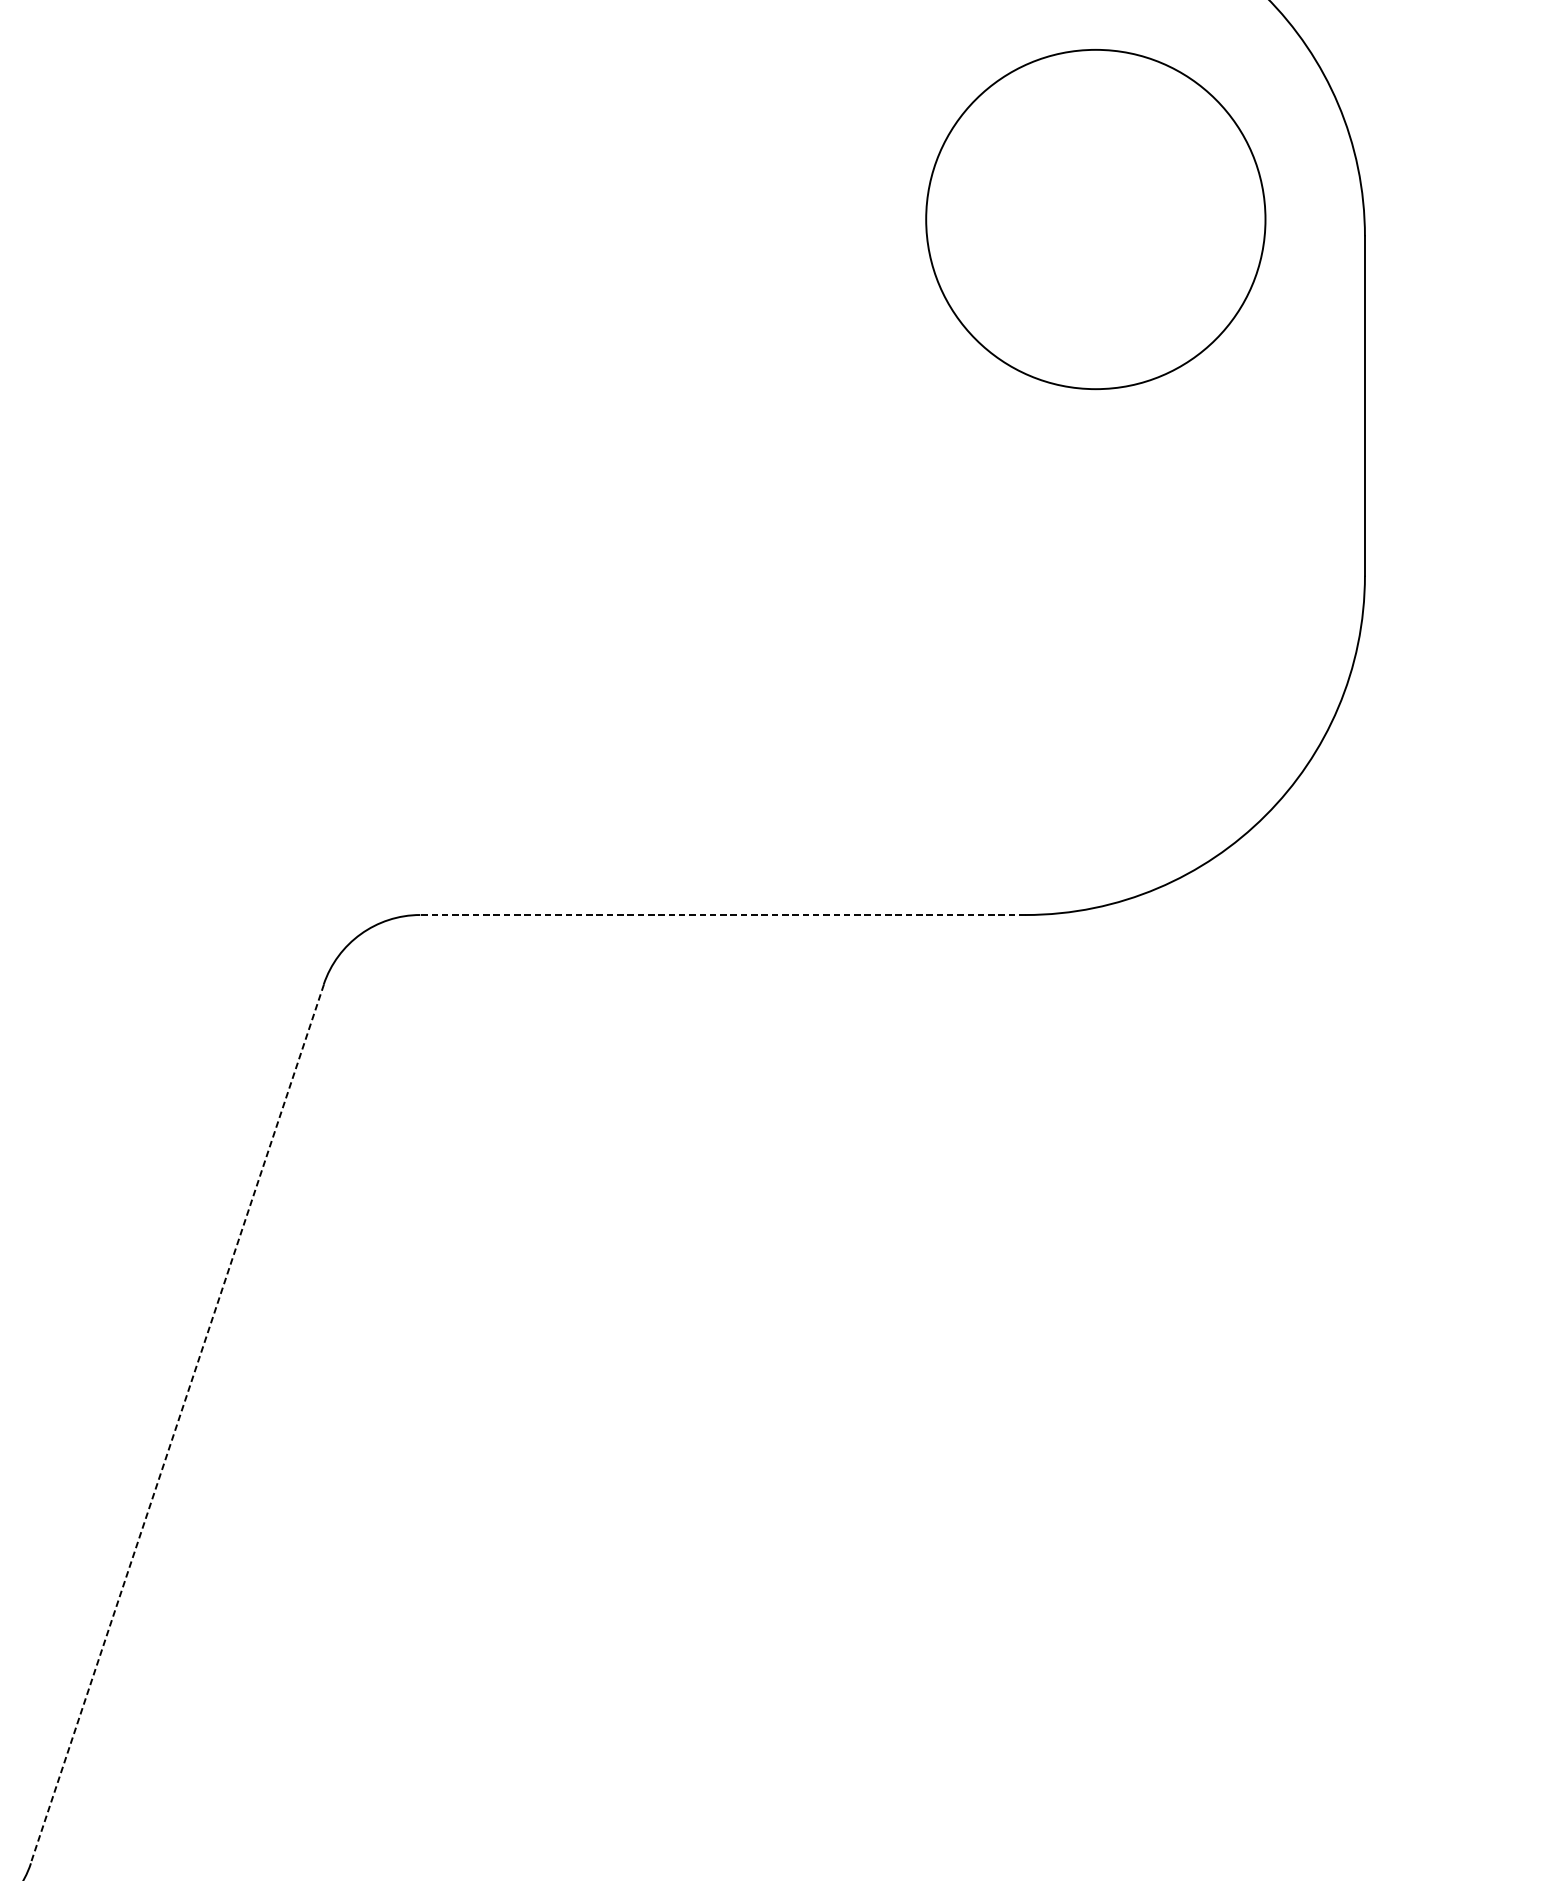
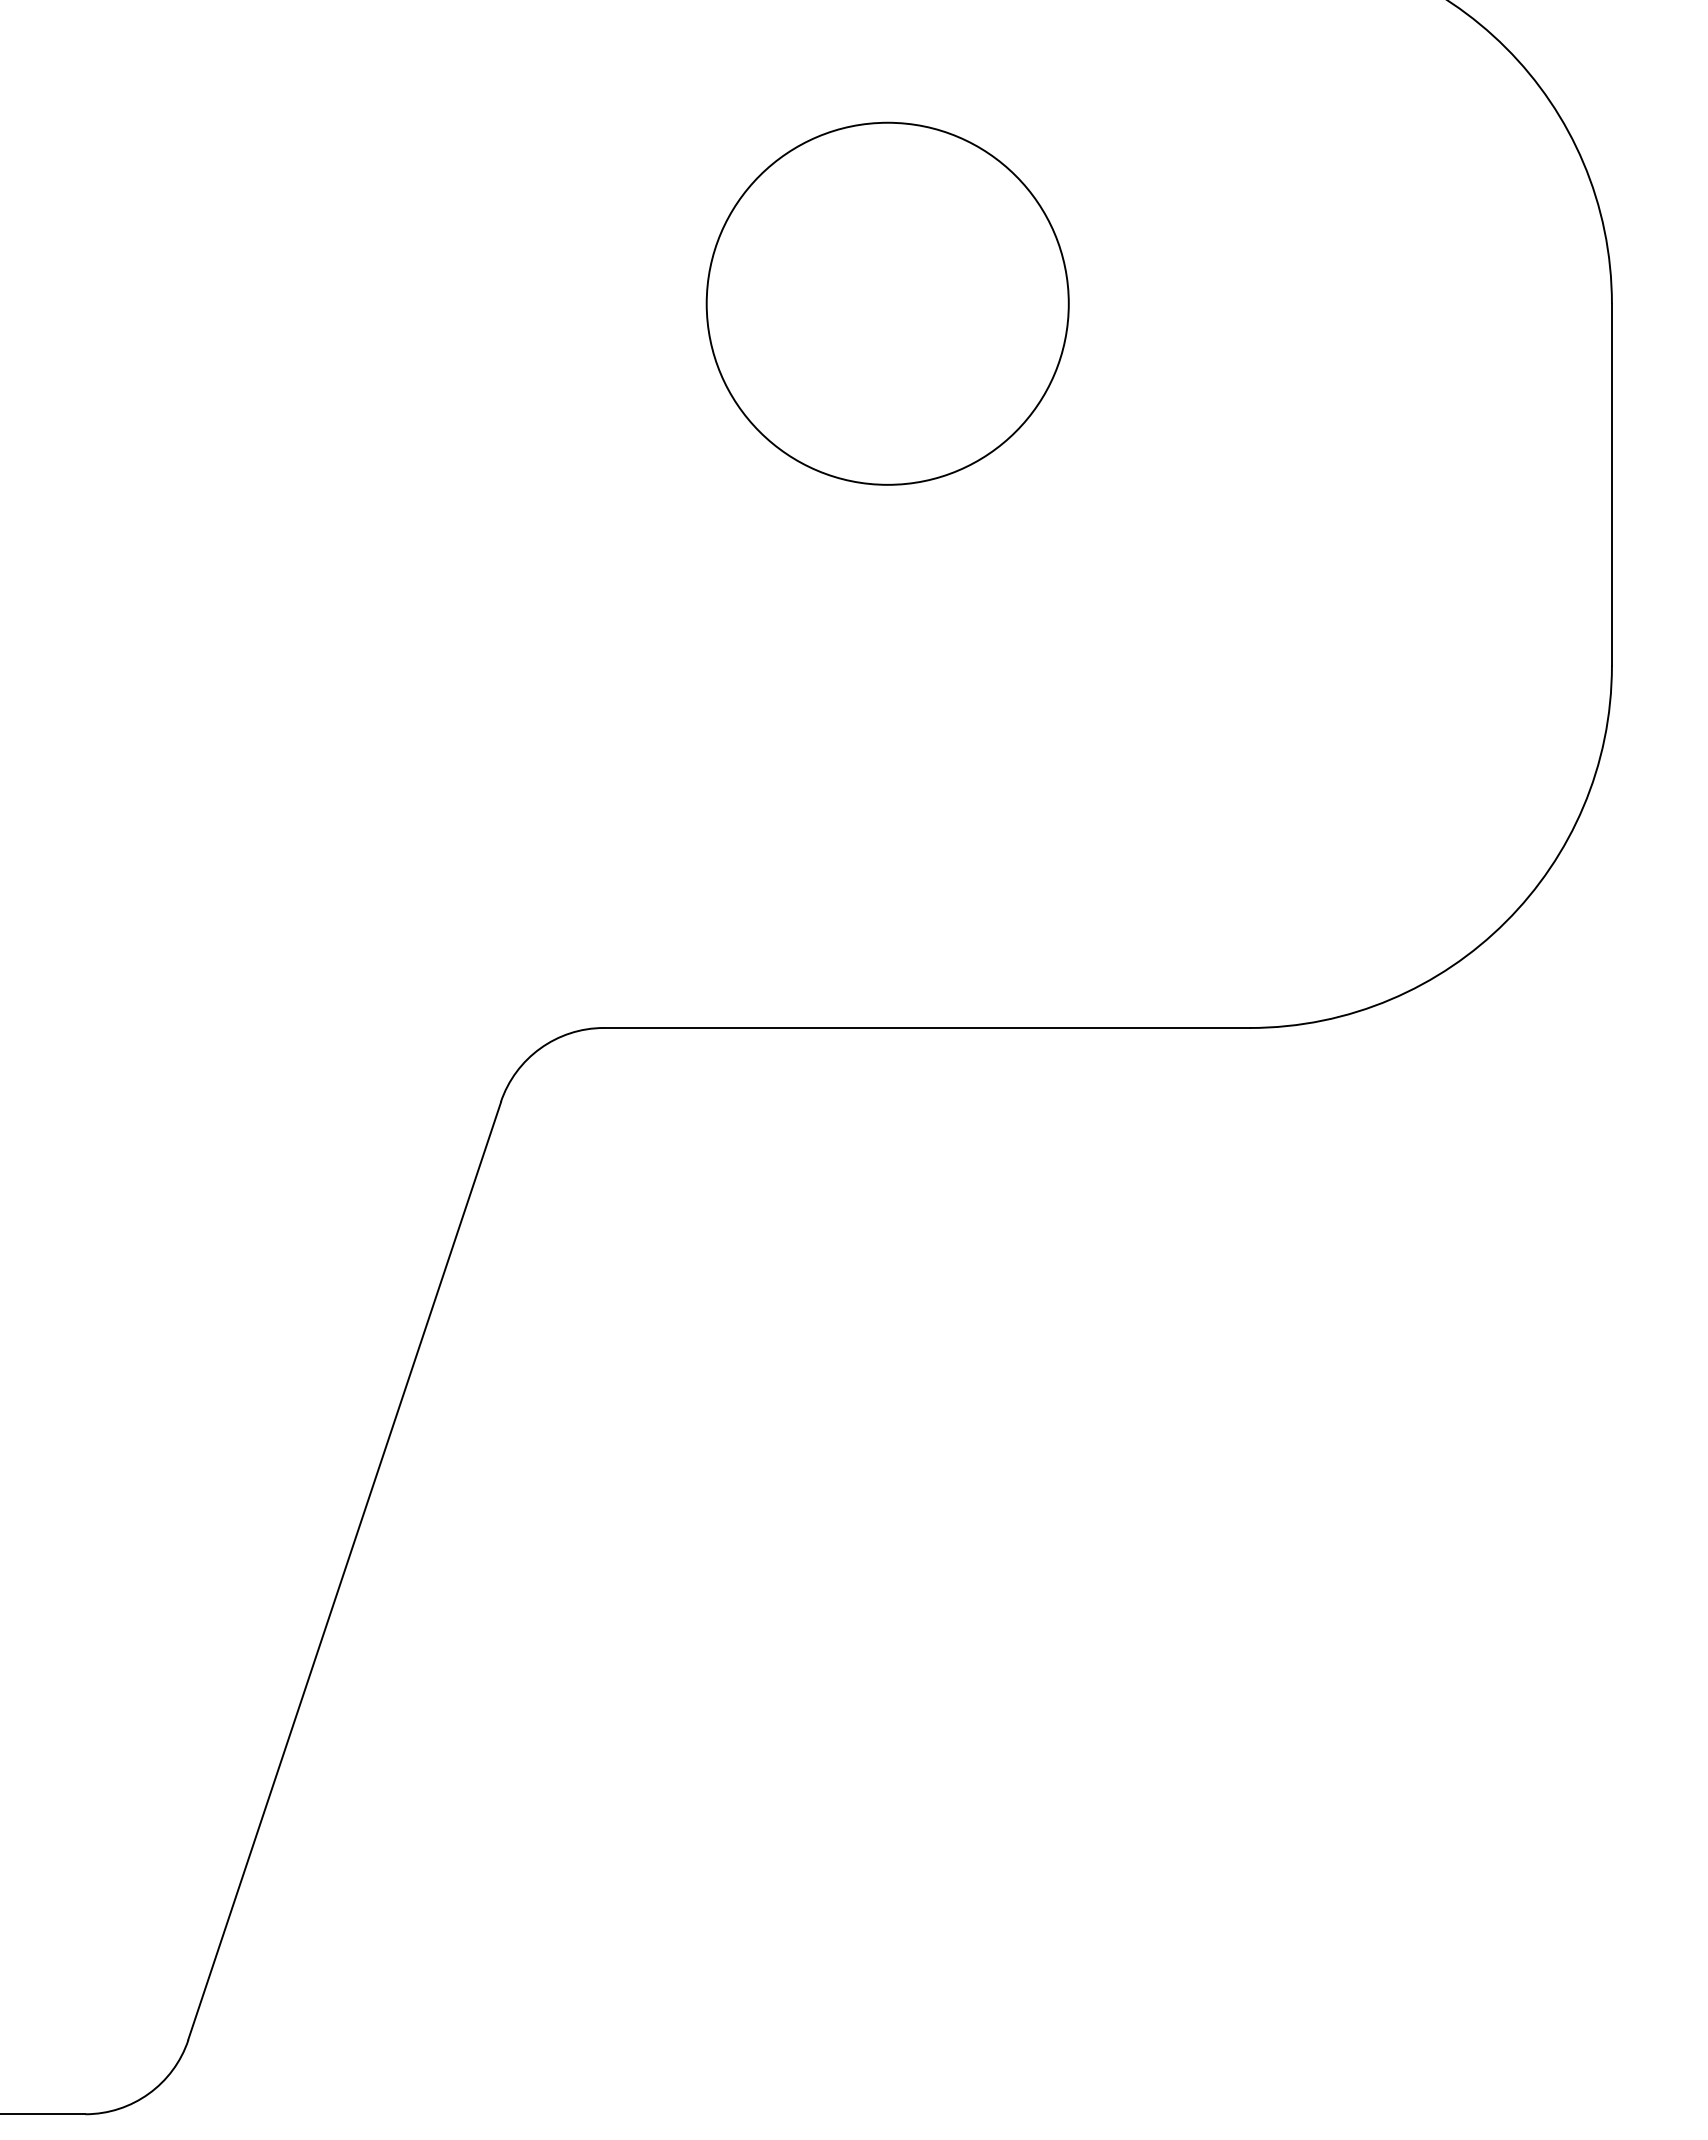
circle: (1095, 219) -> (887, 303), moved
line: (722, 915) -> (926, 1028), dashed -> solid
line: (177, 1424) -> (344, 1571), dashed -> solid

